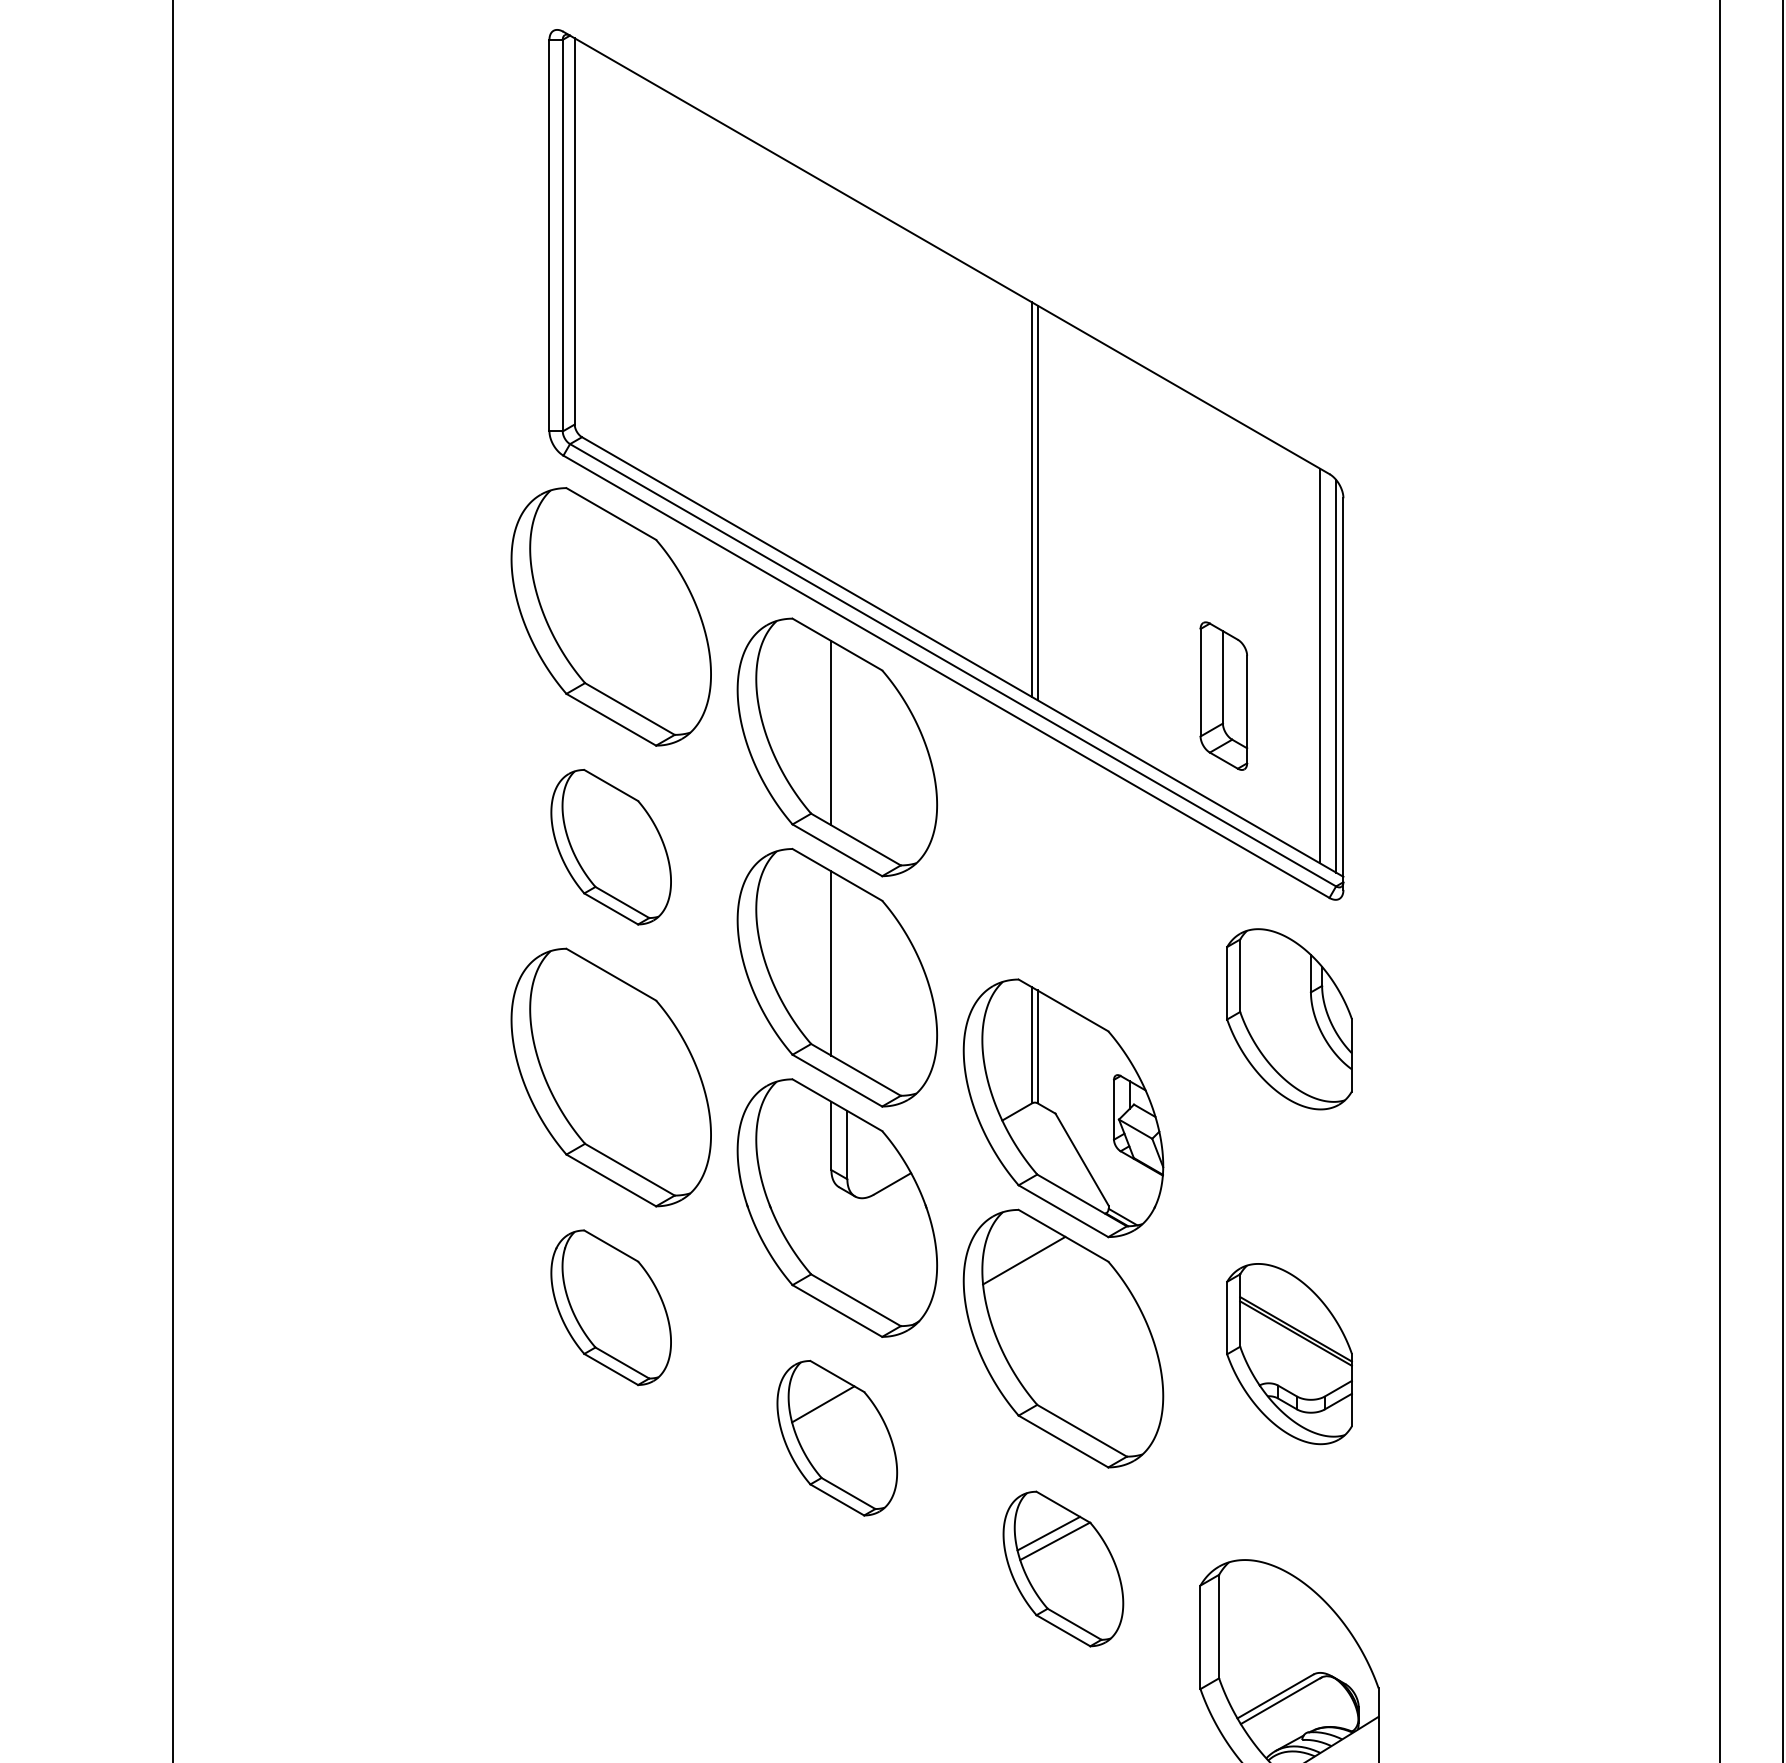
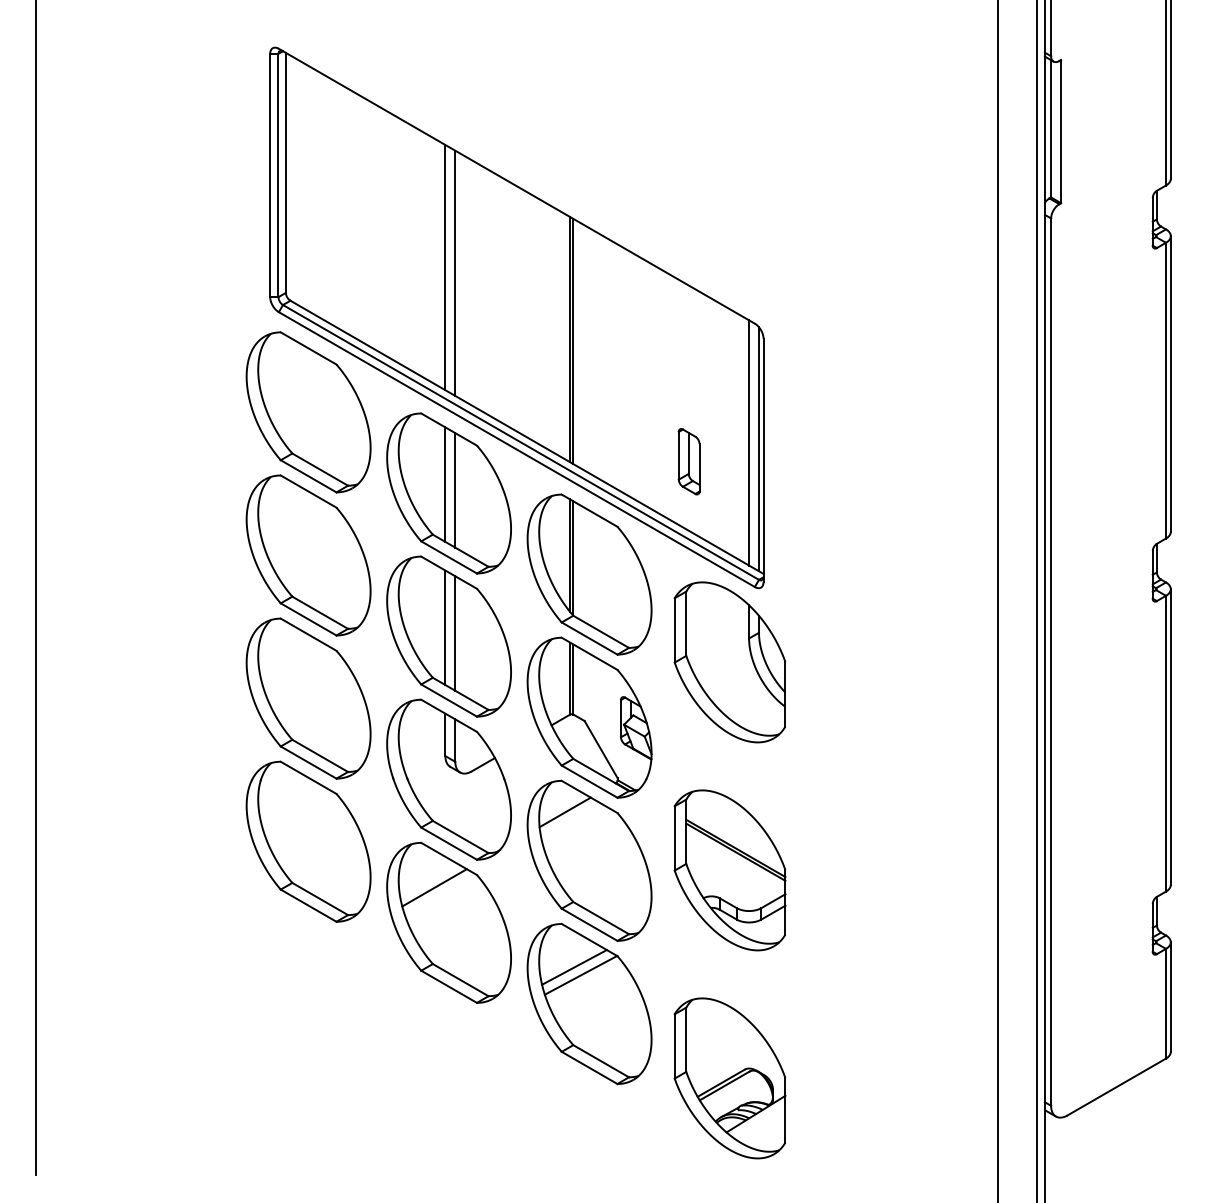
line: (831, 383) -> (445, 267), added
line: (847, 391) -> (455, 272), added
part: (1222, 695) -> (688, 461), size x0.71
line: (847, 742) -> (455, 490), added
part: (611, 847) -> (308, 555), size x1.67
part: (1063, 877) -> (589, 574), added
line: (847, 972) -> (455, 633), added
part: (1288, 1019) -> (729, 662), size x1.43
part: (611, 1307) -> (308, 841), size x1.67
part: (1288, 1354) -> (729, 870), size x1.43
part: (836, 1437) -> (448, 922), size x1.67
part: (1063, 1568) -> (589, 1003), size x1.67

